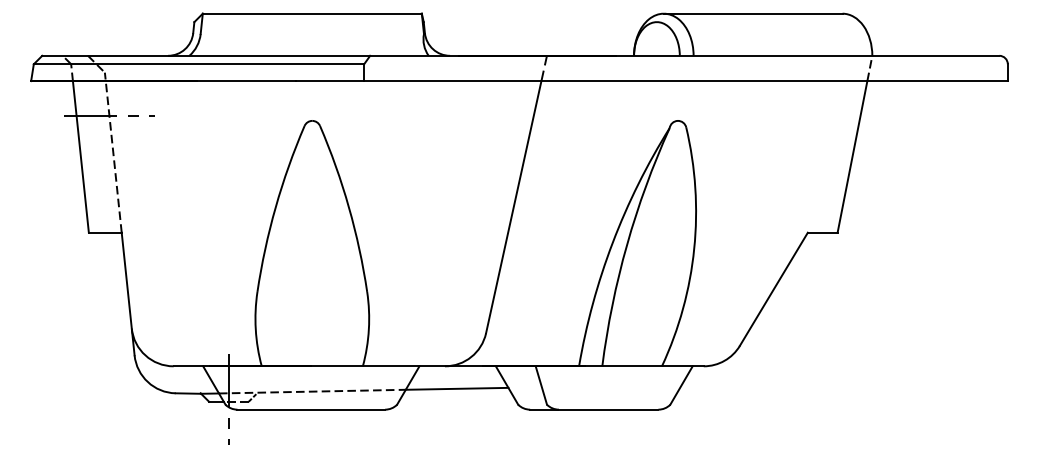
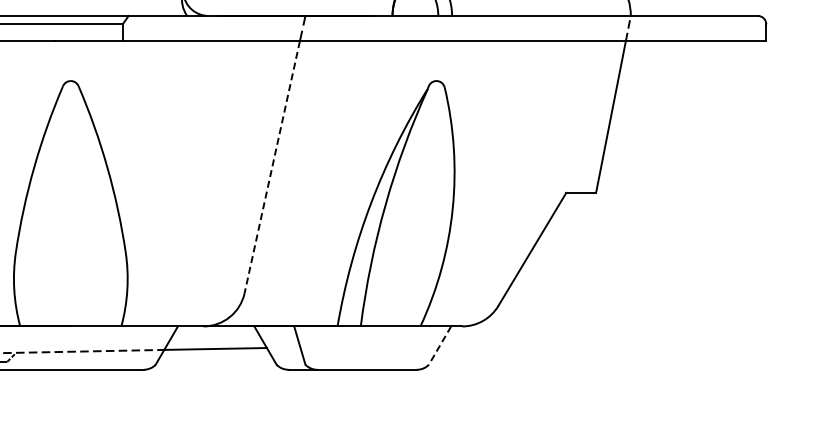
line: (513, 207) -> (271, 167), solid -> dashed
line: (681, 385) -> (439, 345), solid -> dashed

